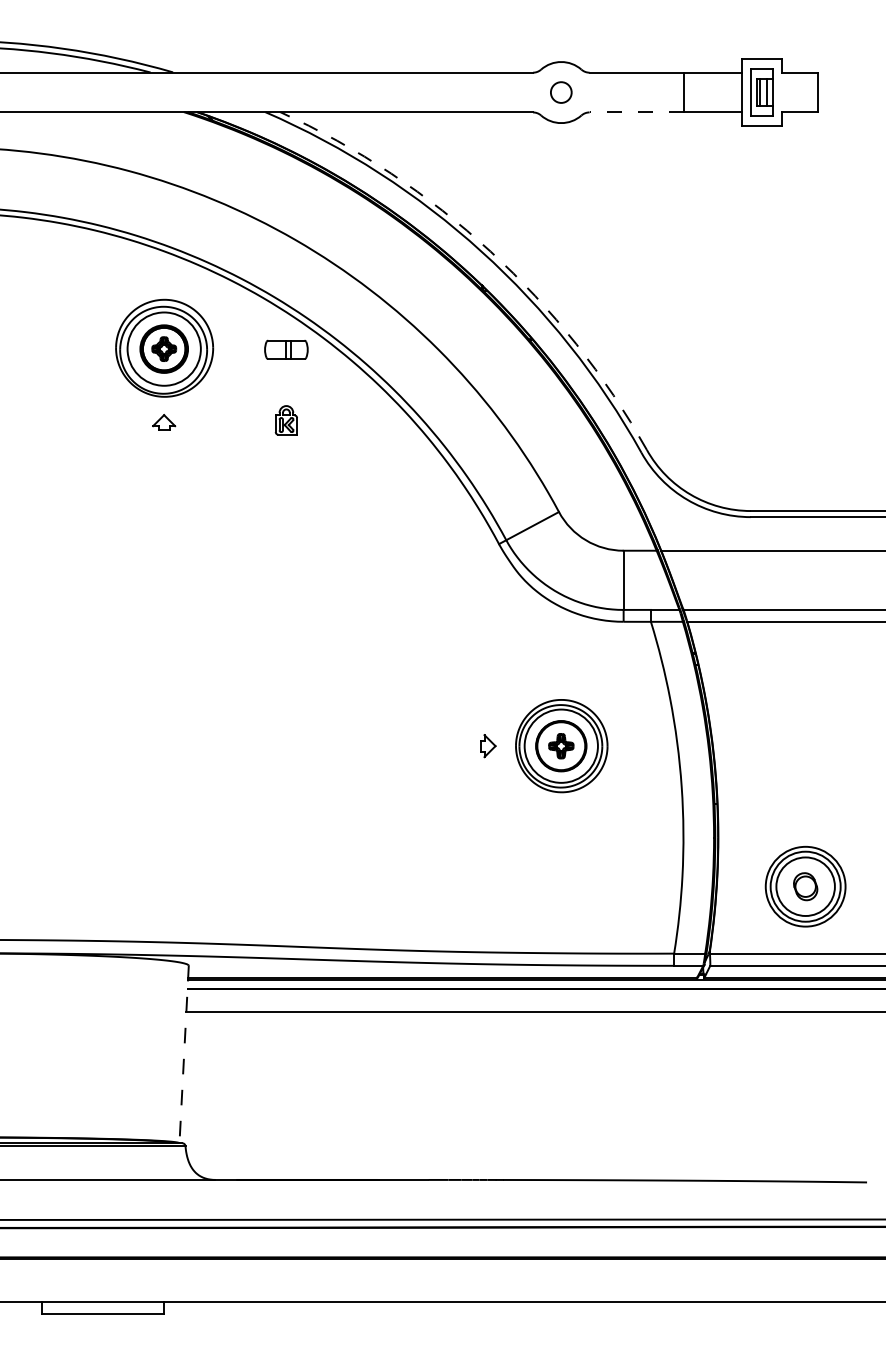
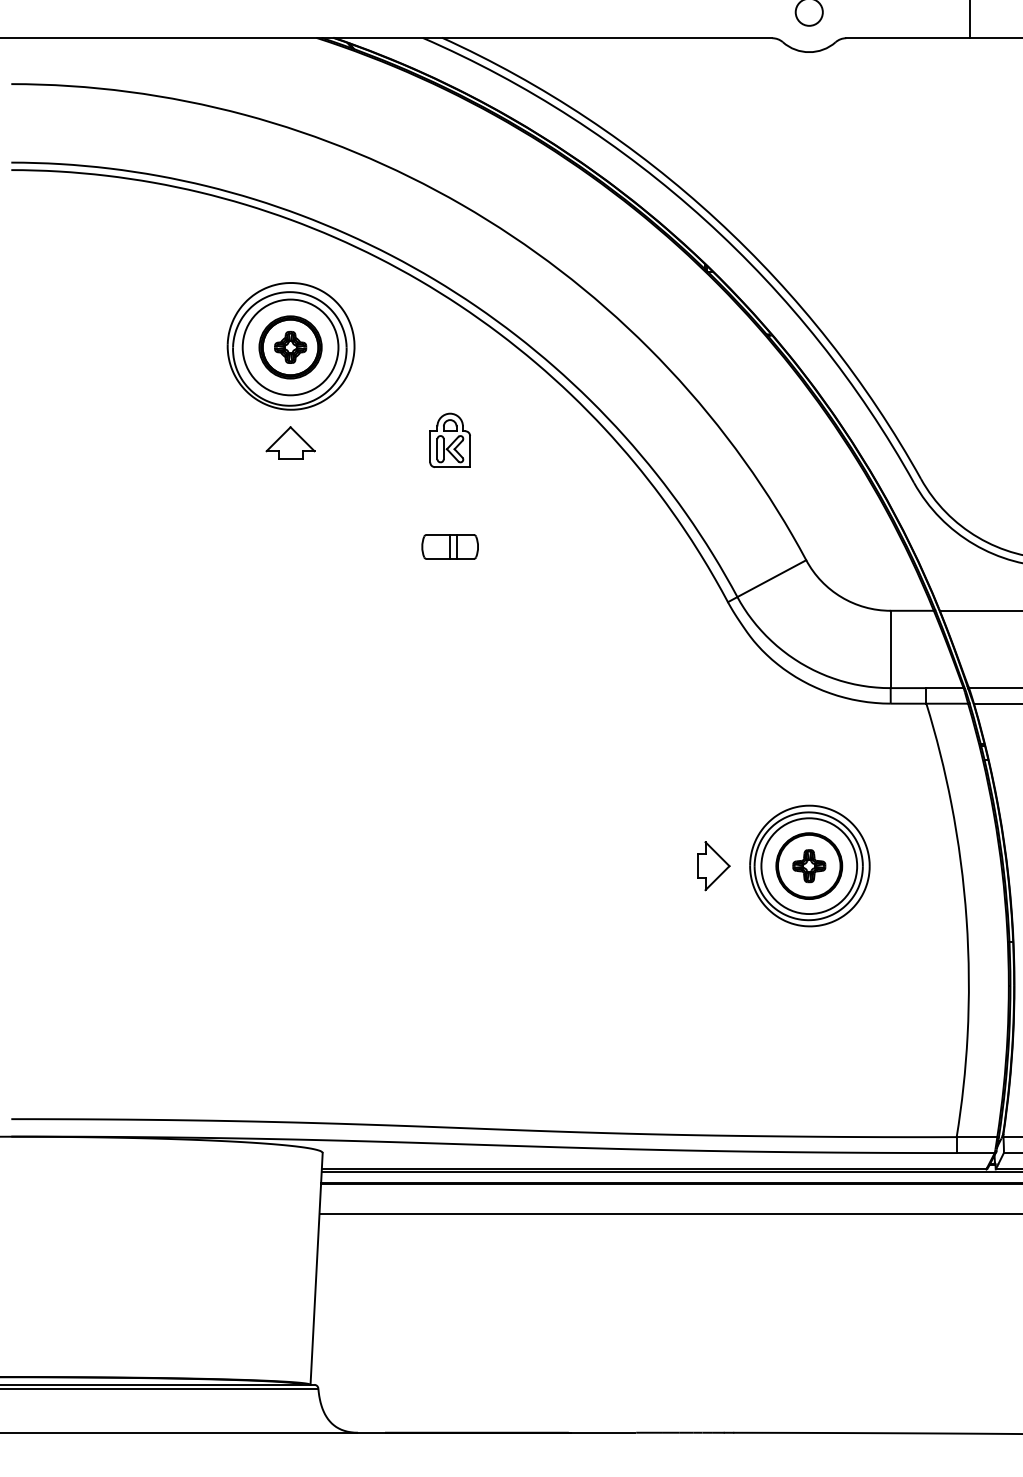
line: (636, 112) -> (907, 38), dashed -> solid
arc: (490, 251) -> (716, 219), dashed -> solid
part: (286, 349) -> (450, 546), moved
part: (286, 420) -> (450, 440), size x1.43
part: (163, 422) -> (289, 443), size x1.67
part: (488, 745) -> (714, 865), size x1.67
line: (184, 1054) -> (317, 1268), dashed -> solid

